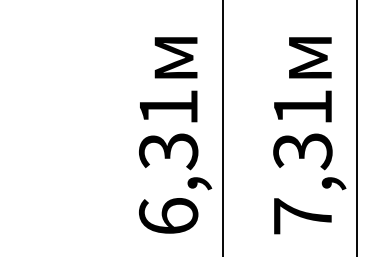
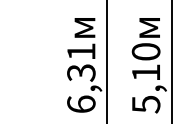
text: (301, 162) -> (145, 78), 7,31 -> 5,10

